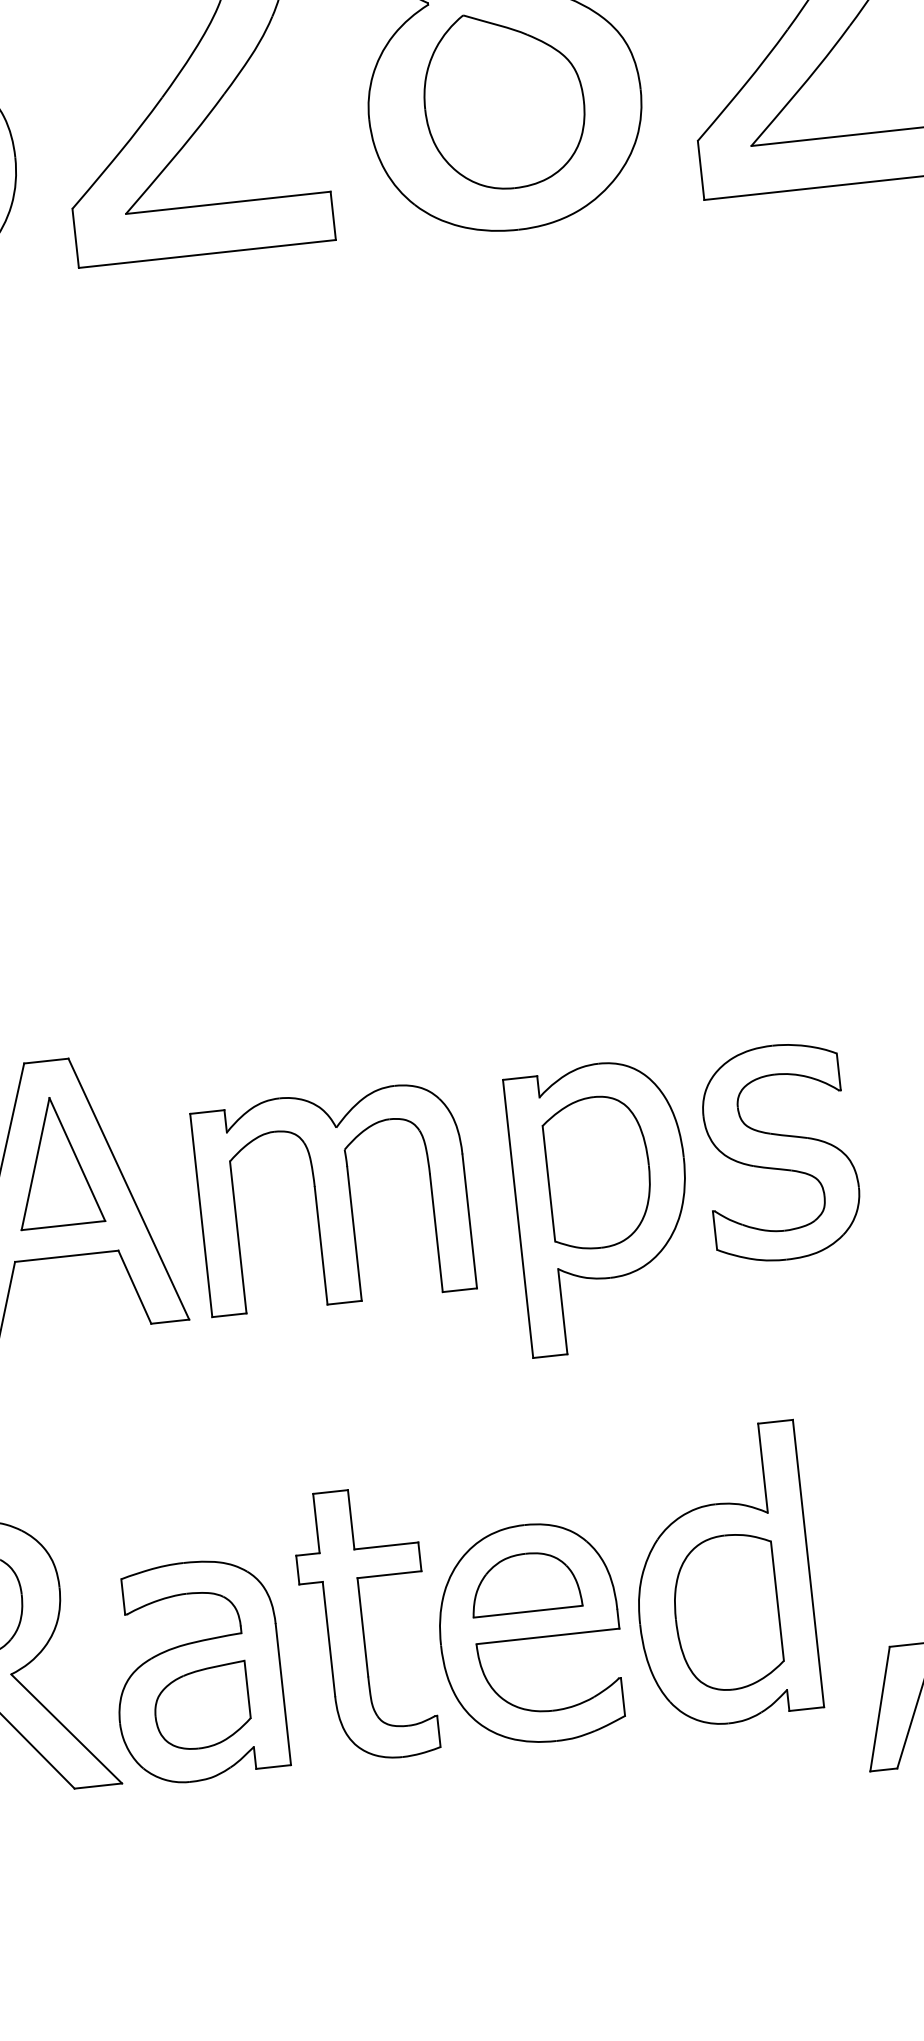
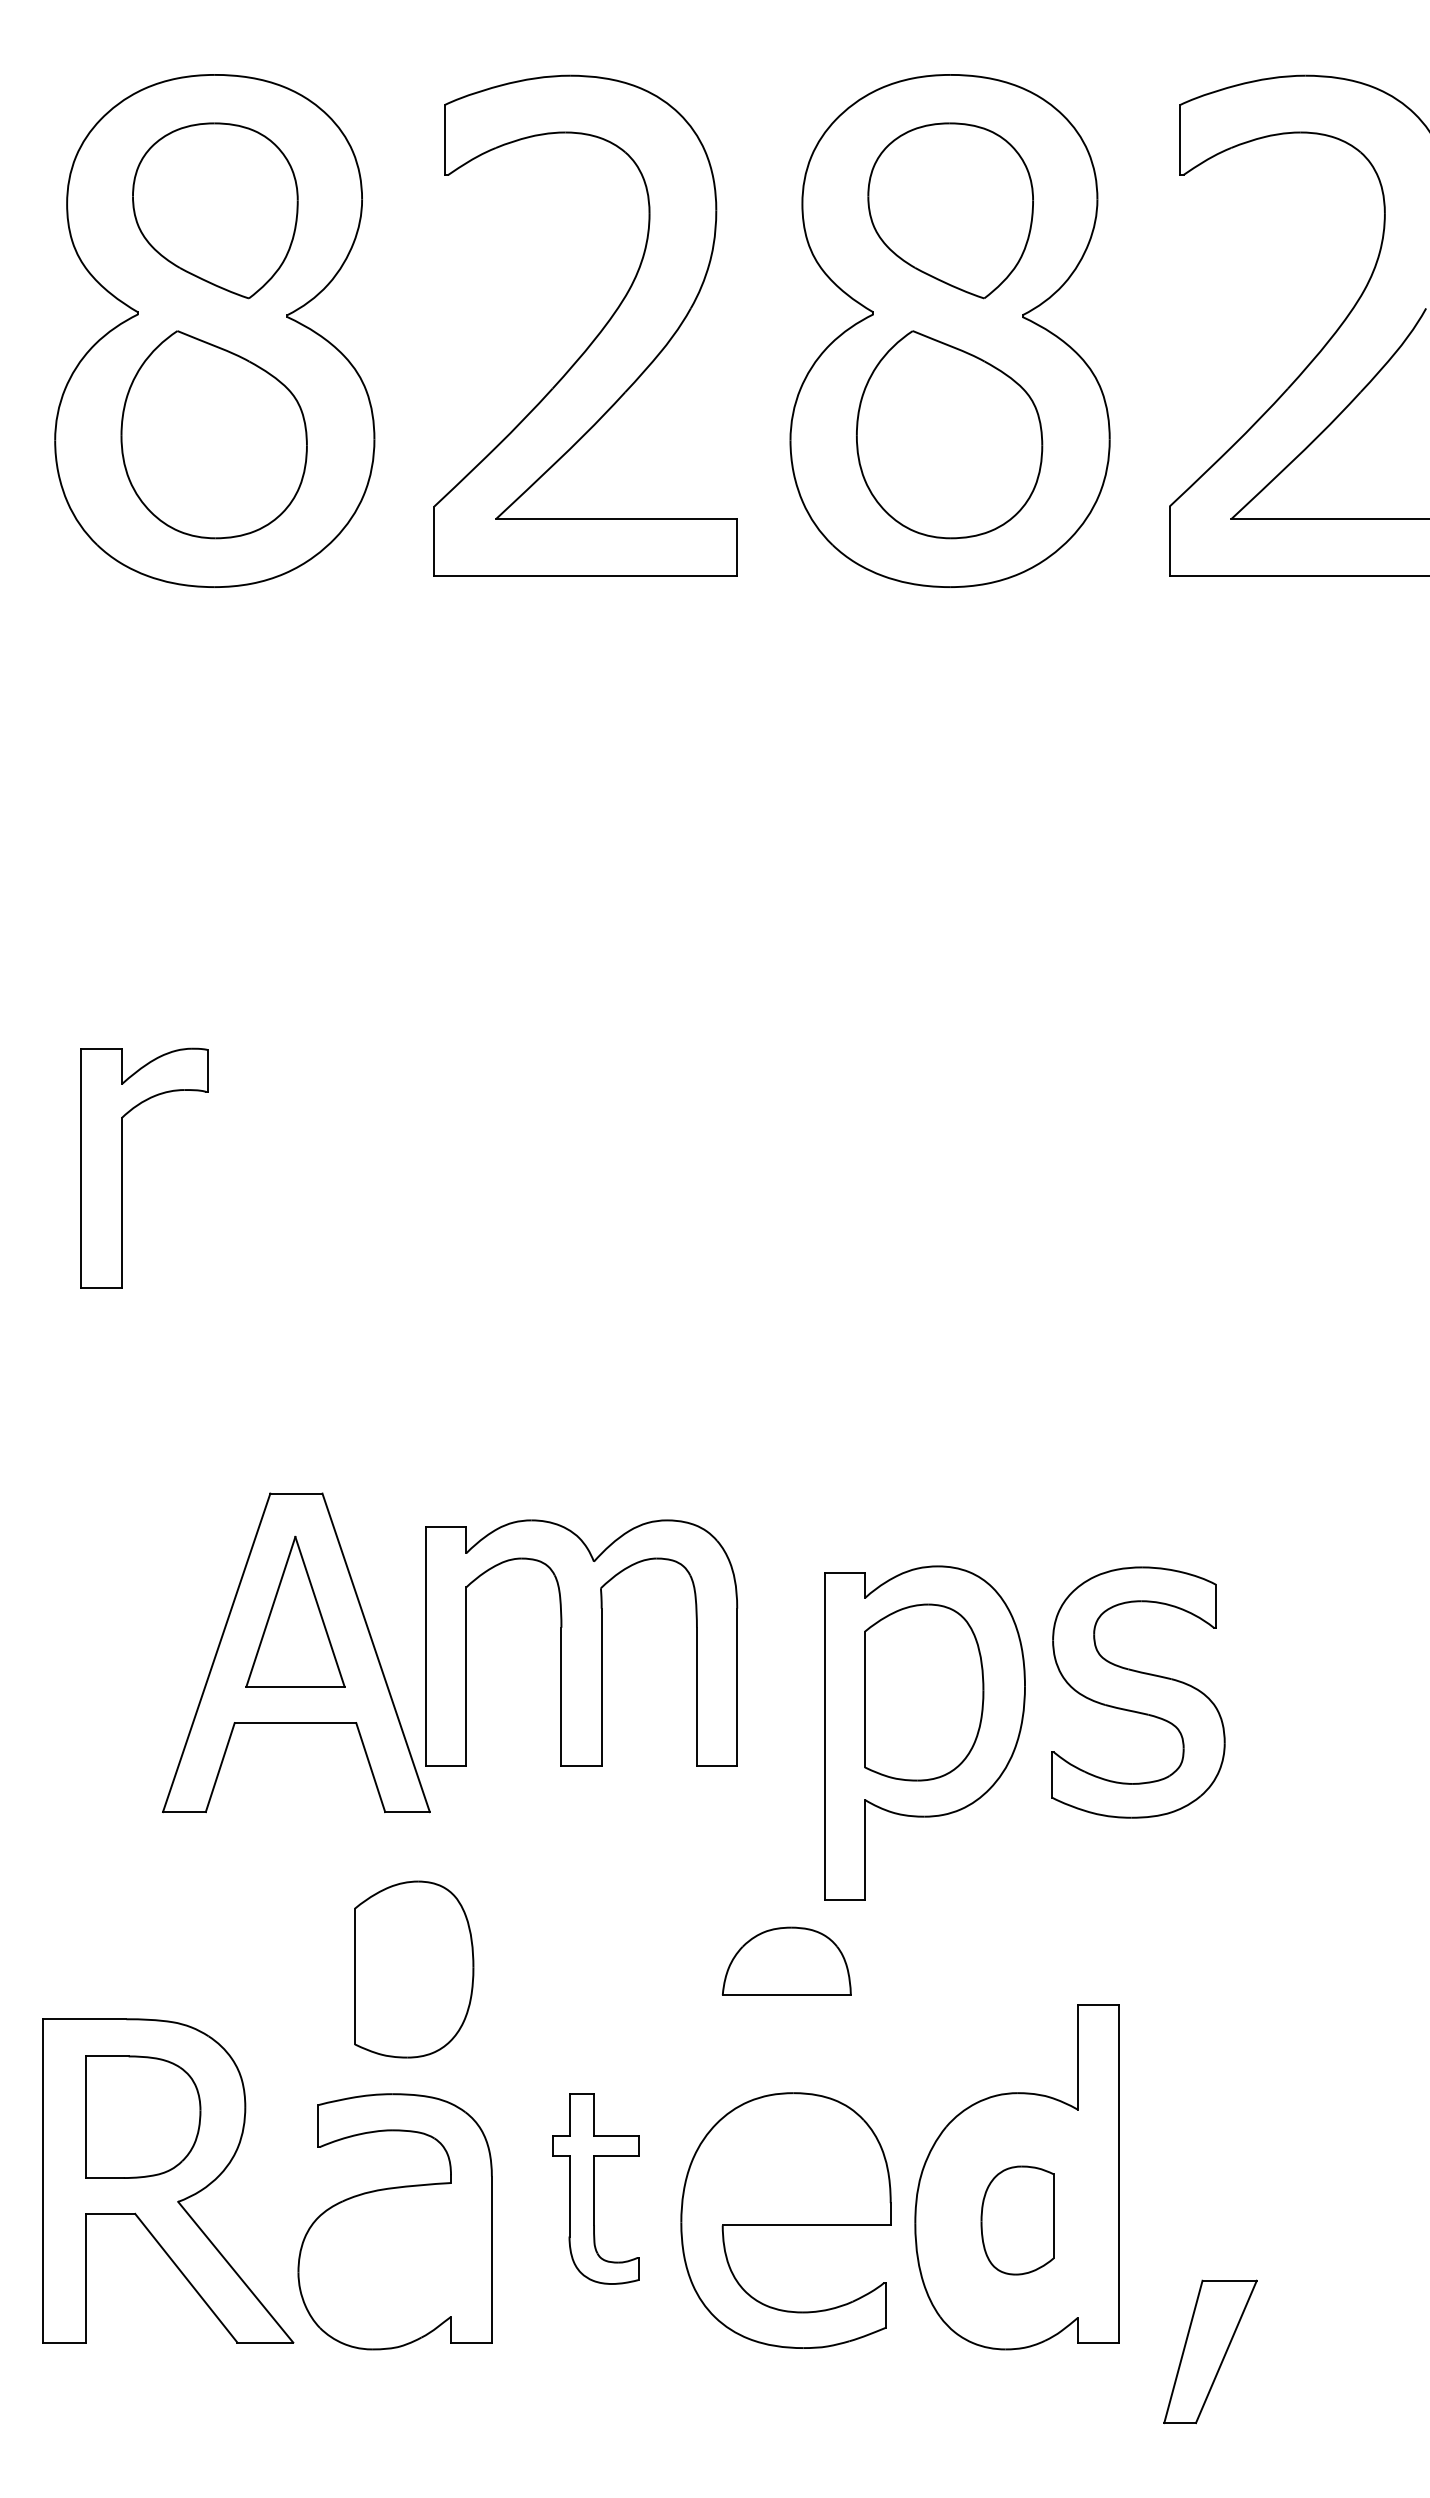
part: (333, 1197) -> (581, 1642), moved
part: (190, 1454) -> (414, 1969), added
part: (524, 1582) -> (786, 1960), moved
part: (726, 1612) -> (1017, 2220), size x0.6
part: (364, 1624) -> (595, 2188), size x0.6
part: (201, 1706) -> (395, 2263), removed

